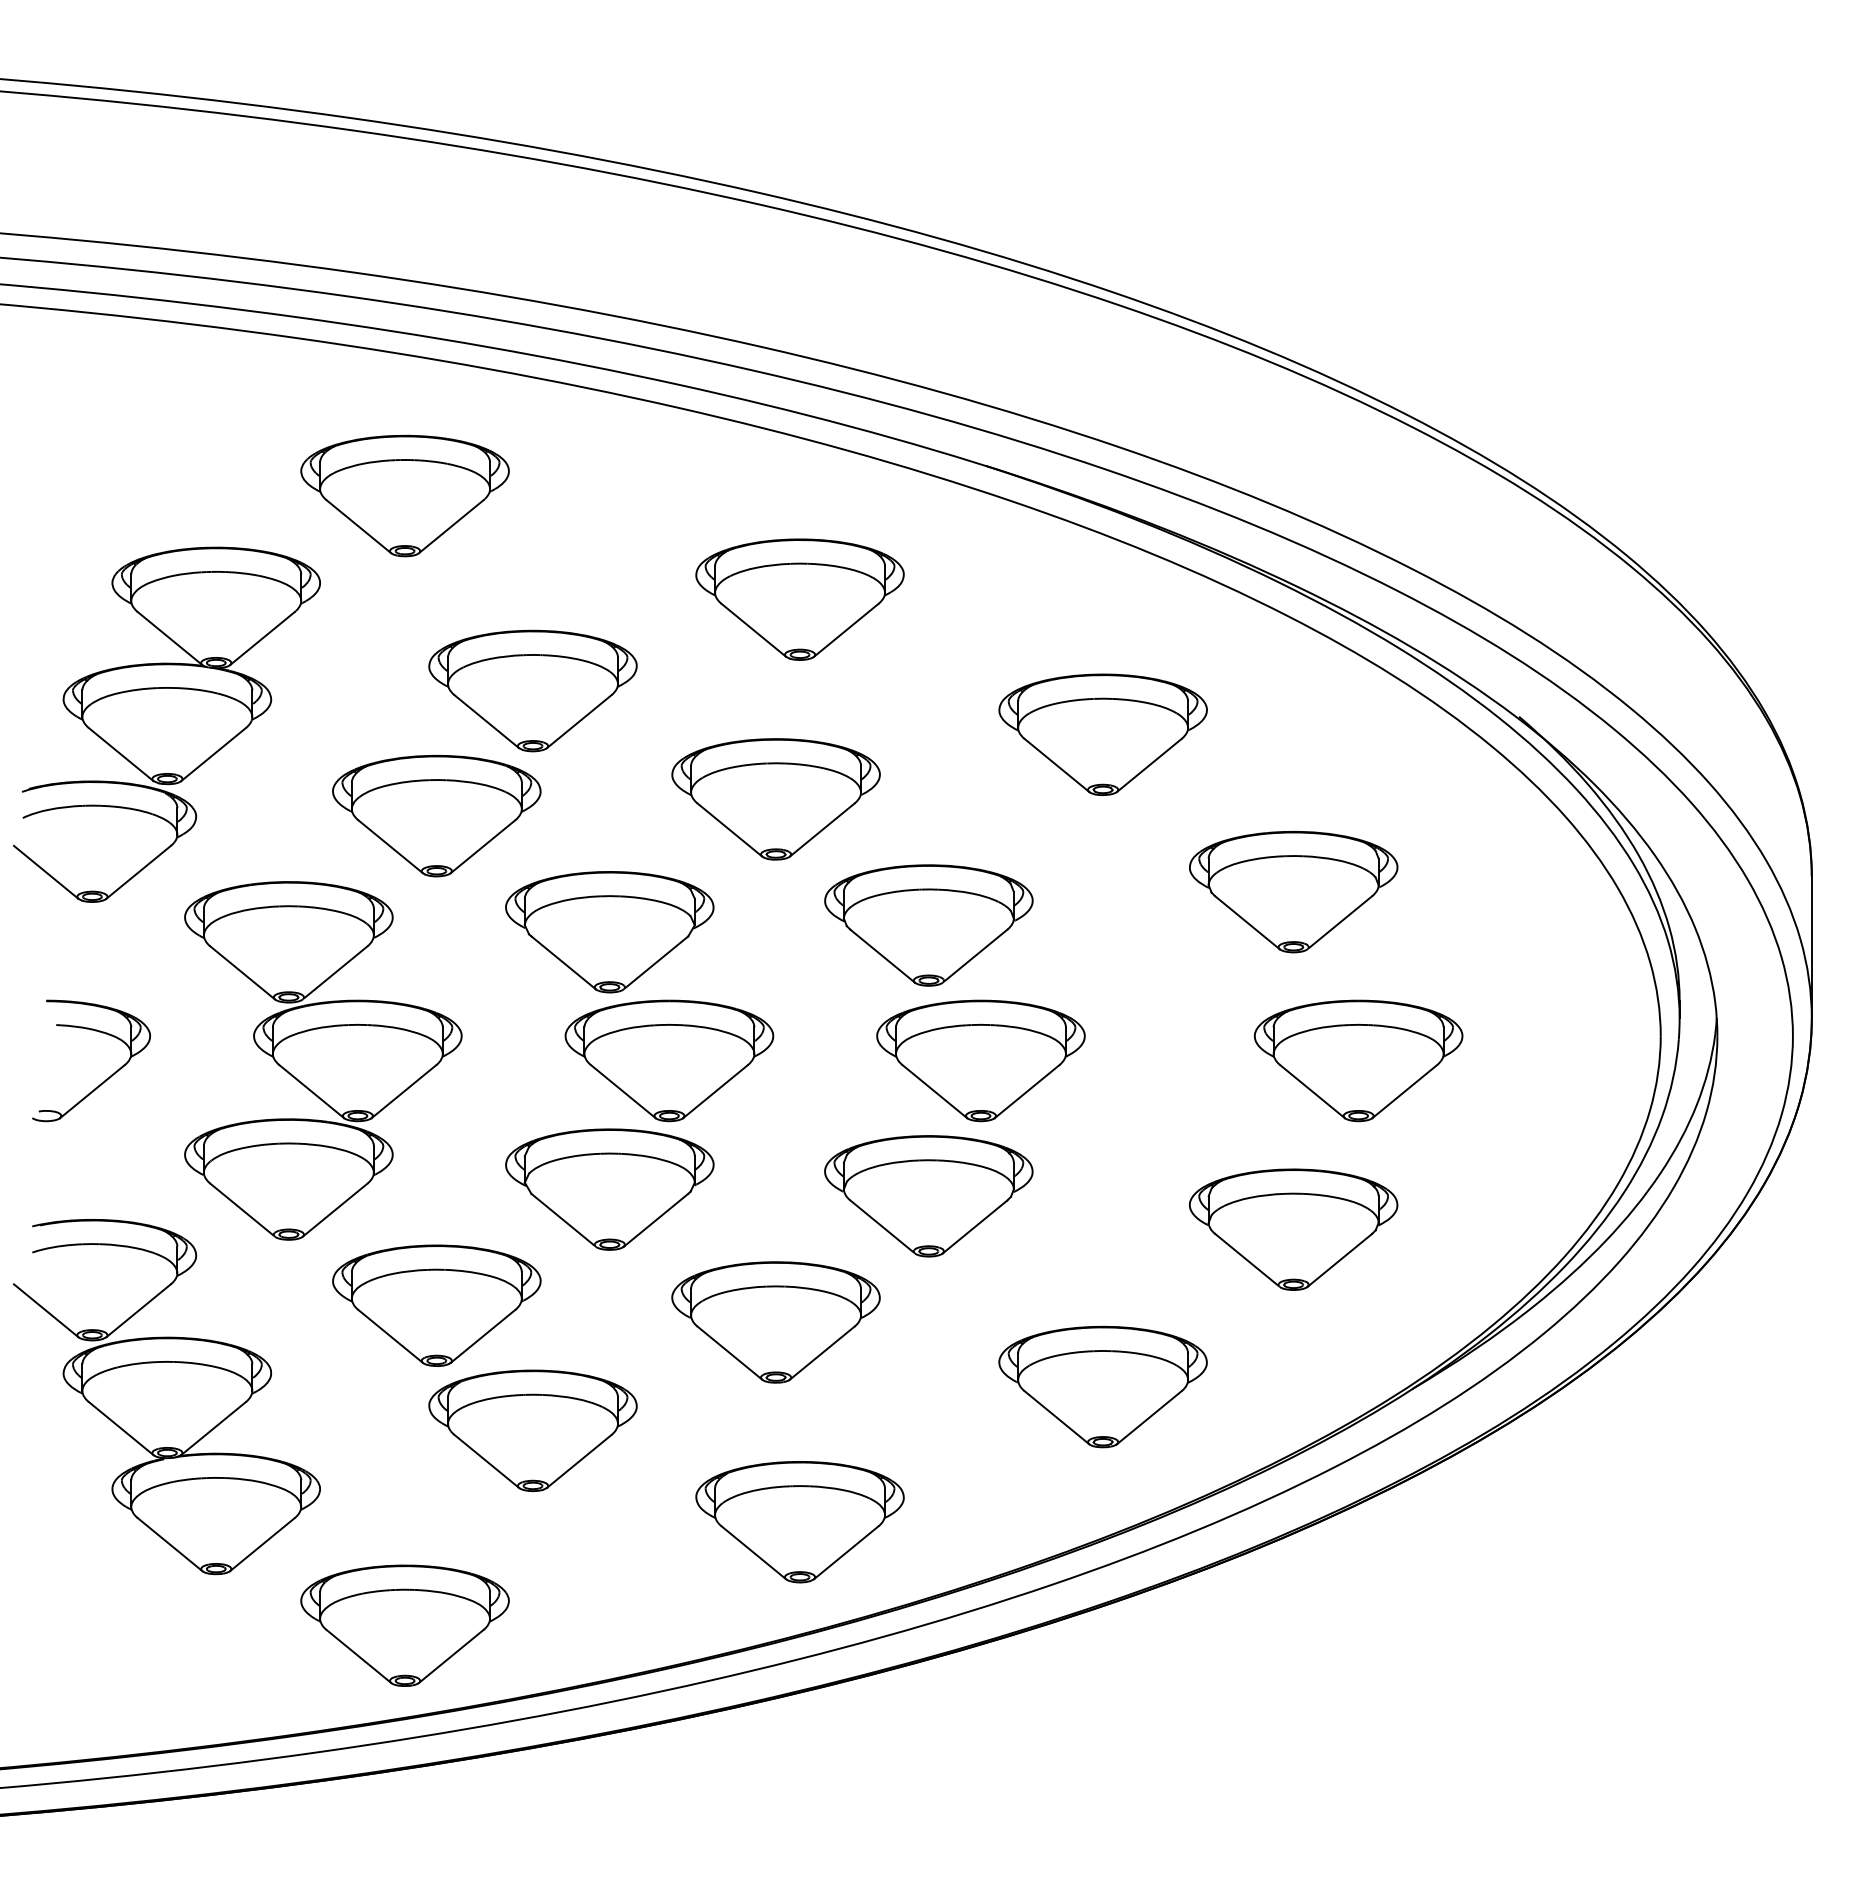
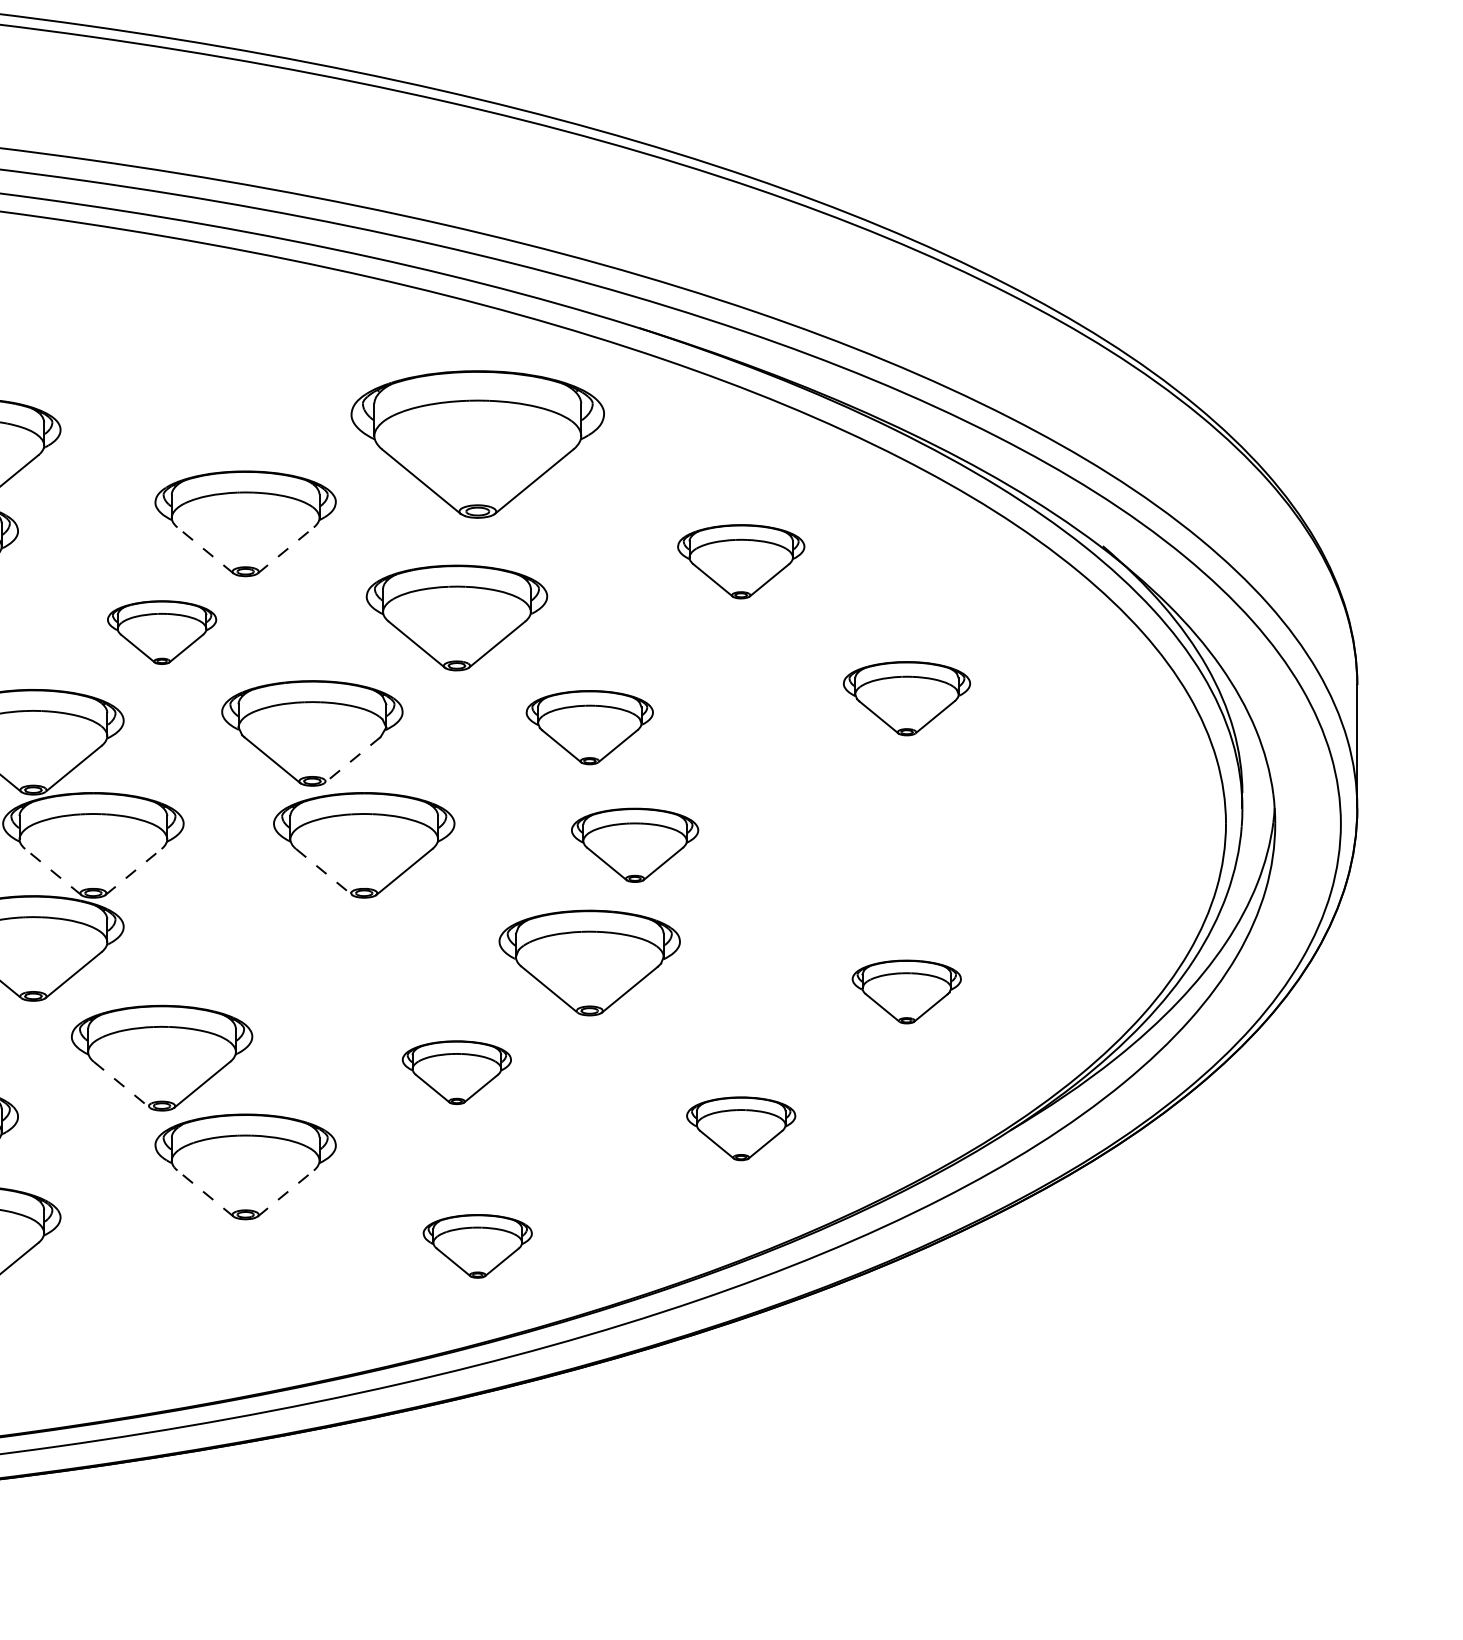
part: (404, 495) -> (133, 353), removed
part: (799, 599) -> (477, 444), size x1.4
line: (486, 721) -> (205, 550), solid -> dashed
line: (579, 721) -> (286, 550), solid -> dashed
part: (1102, 734) -> (740, 561), size x0.7
part: (436, 816) -> (161, 632), size x0.6
part: (1293, 892) -> (906, 698), size x0.7
part: (928, 925) -> (589, 727), size x0.7
line: (656, 962) -> (353, 759), solid -> dashed
part: (980, 1060) -> (634, 844), size x0.7
part: (1358, 1060) -> (963, 844), removed
line: (311, 1091) -> (53, 871), solid -> dashed
line: (404, 1091) -> (133, 871), solid -> dashed
line: (623, 1091) -> (324, 871), solid -> dashed
part: (609, 1189) -> (312, 957), removed
part: (1293, 1229) -> (906, 991), size x0.6
part: (775, 1322) -> (456, 1072), size x0.6
line: (390, 1336) -> (121, 1084), solid -> dashed
part: (1102, 1386) -> (740, 1128), size x0.6
line: (486, 1461) -> (205, 1193), solid -> dashed
line: (579, 1461) -> (286, 1193), solid -> dashed
part: (799, 1522) -> (477, 1246), size x0.6
part: (404, 1625) -> (133, 1336), removed

